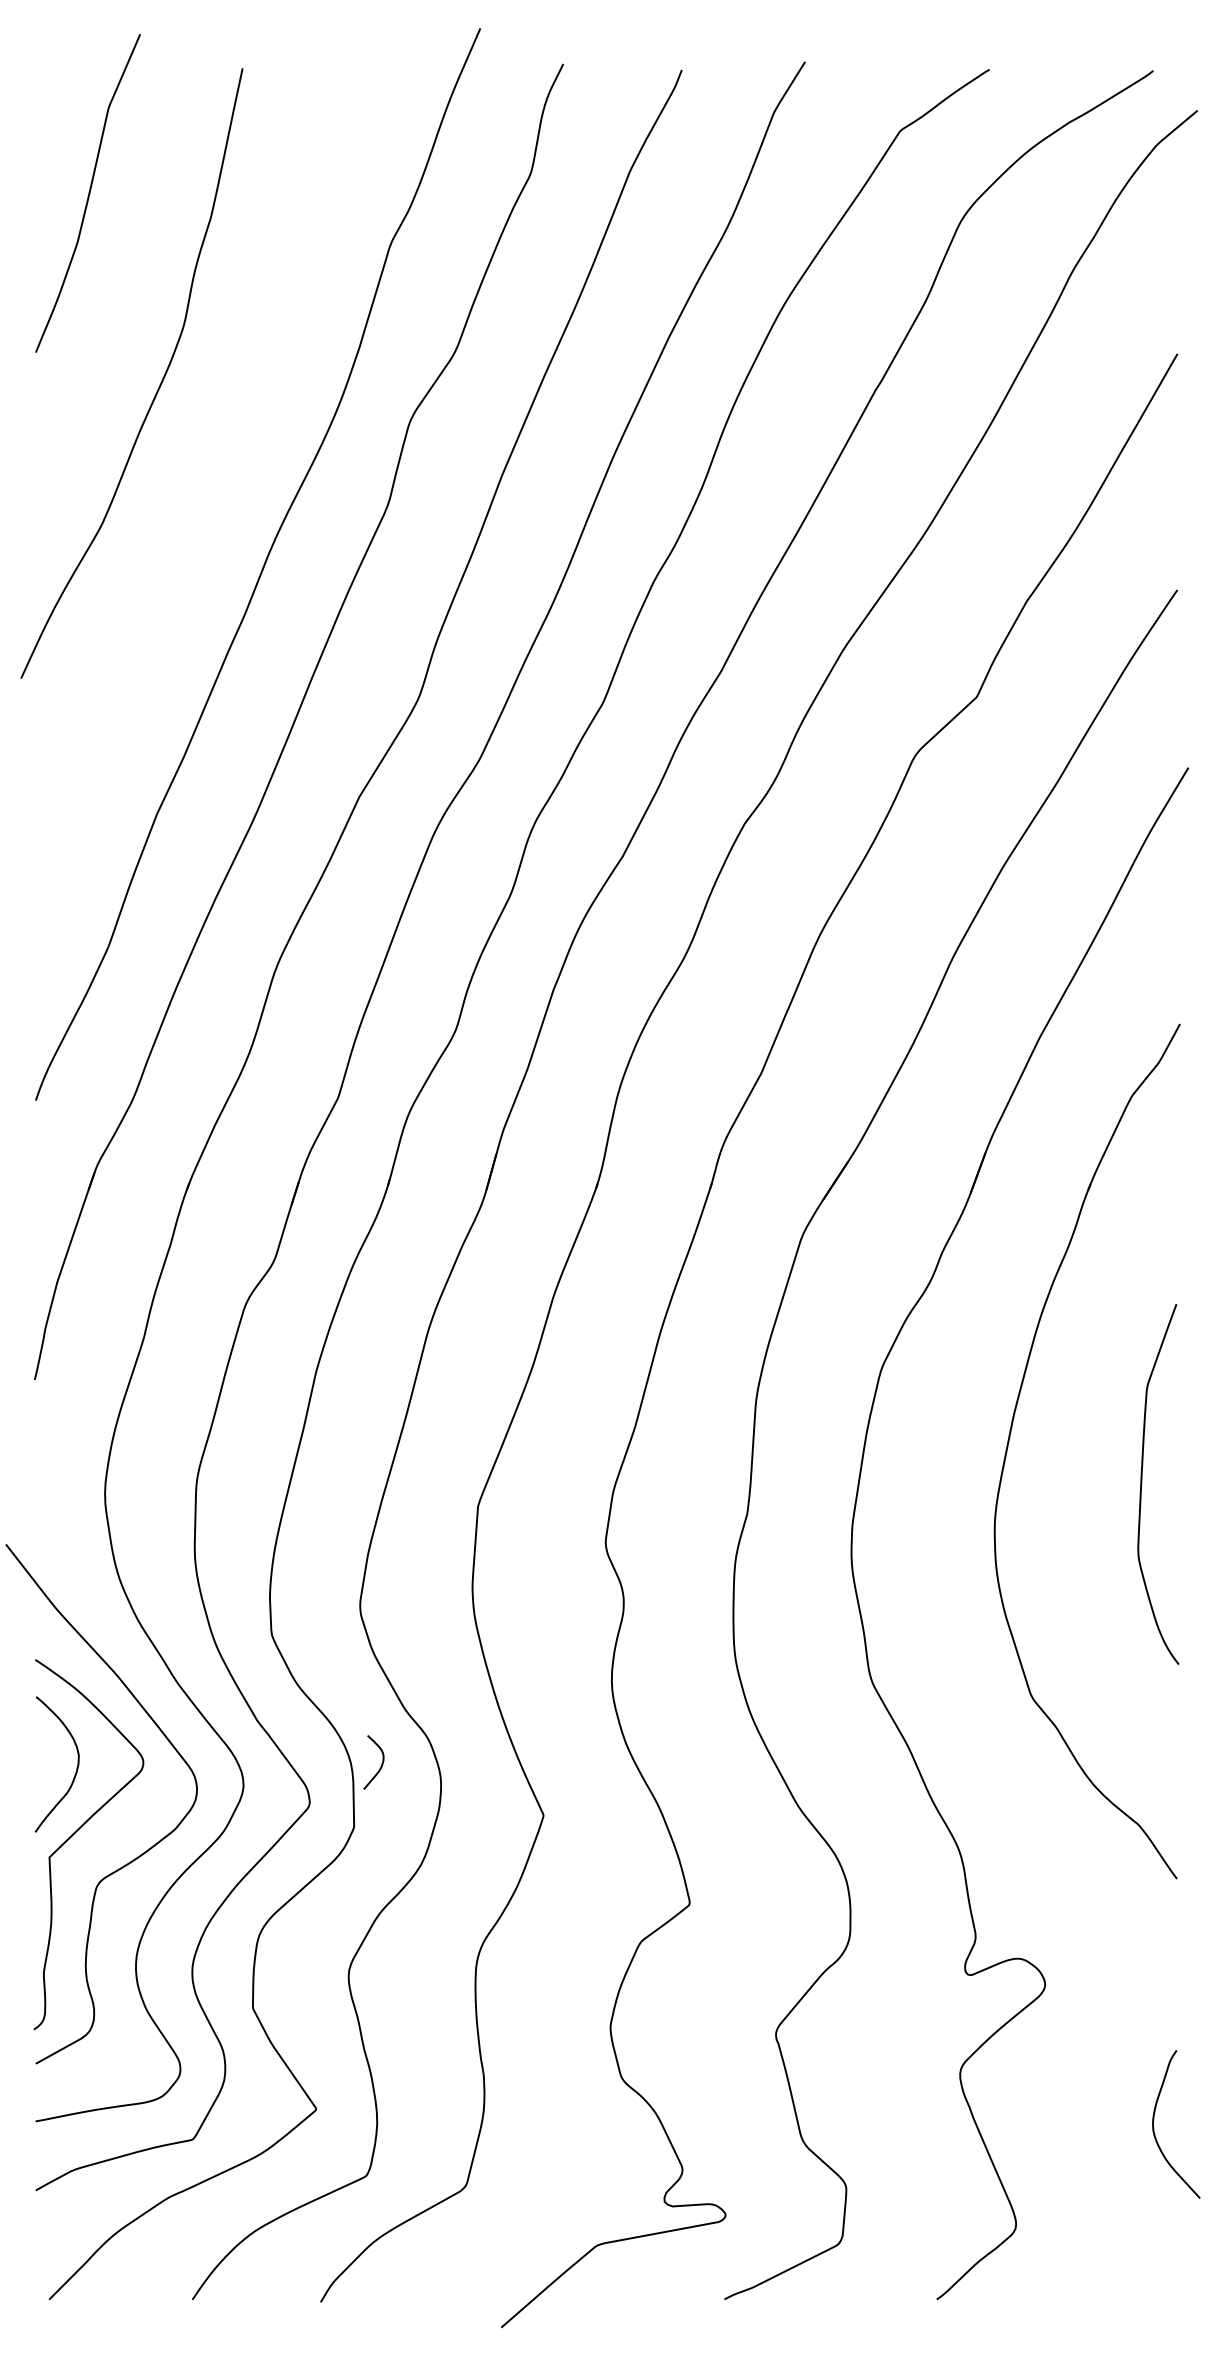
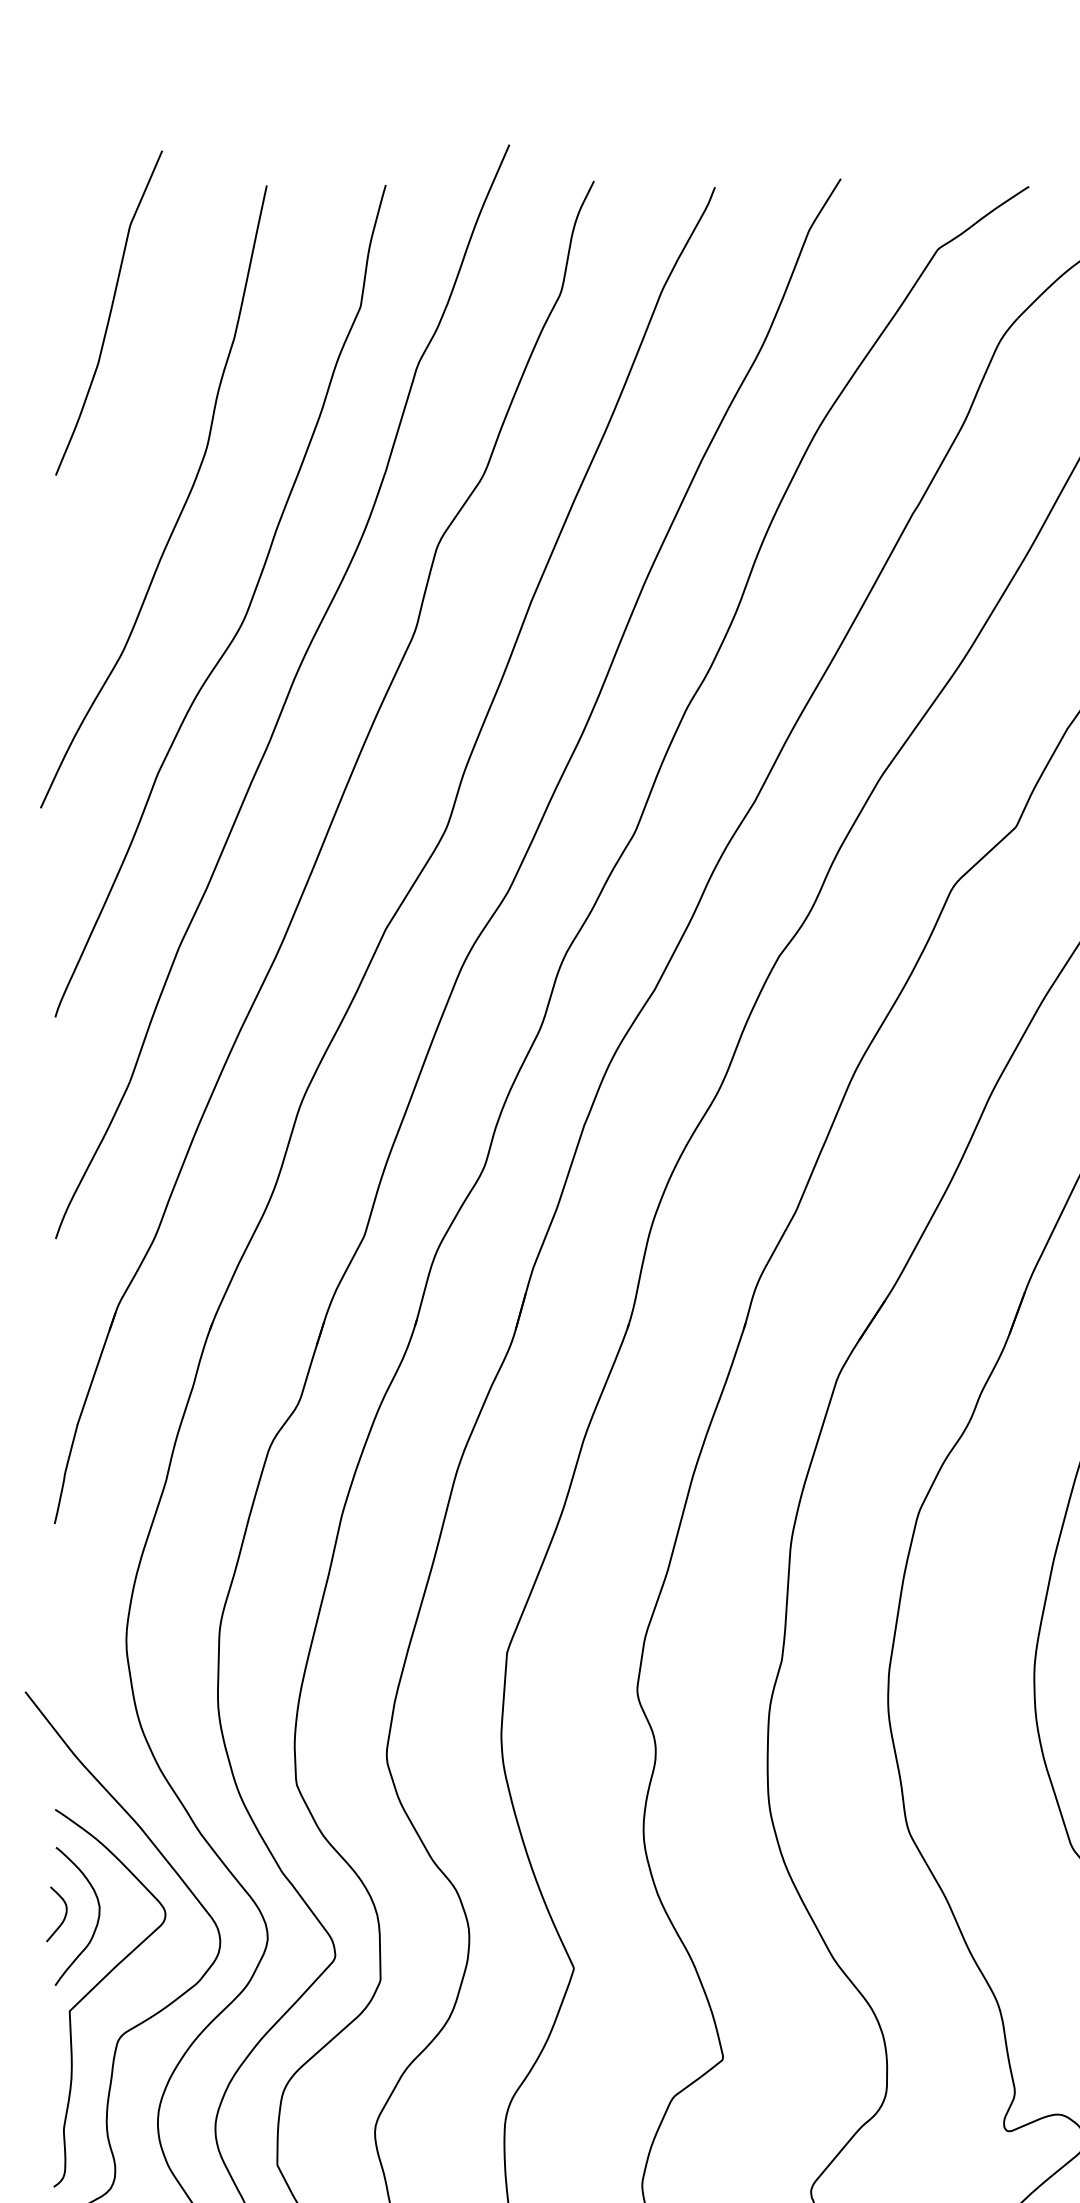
curve: (222, 485) -> (246, 611), added
curve: (381, 1763) -> (64, 1915), moved

